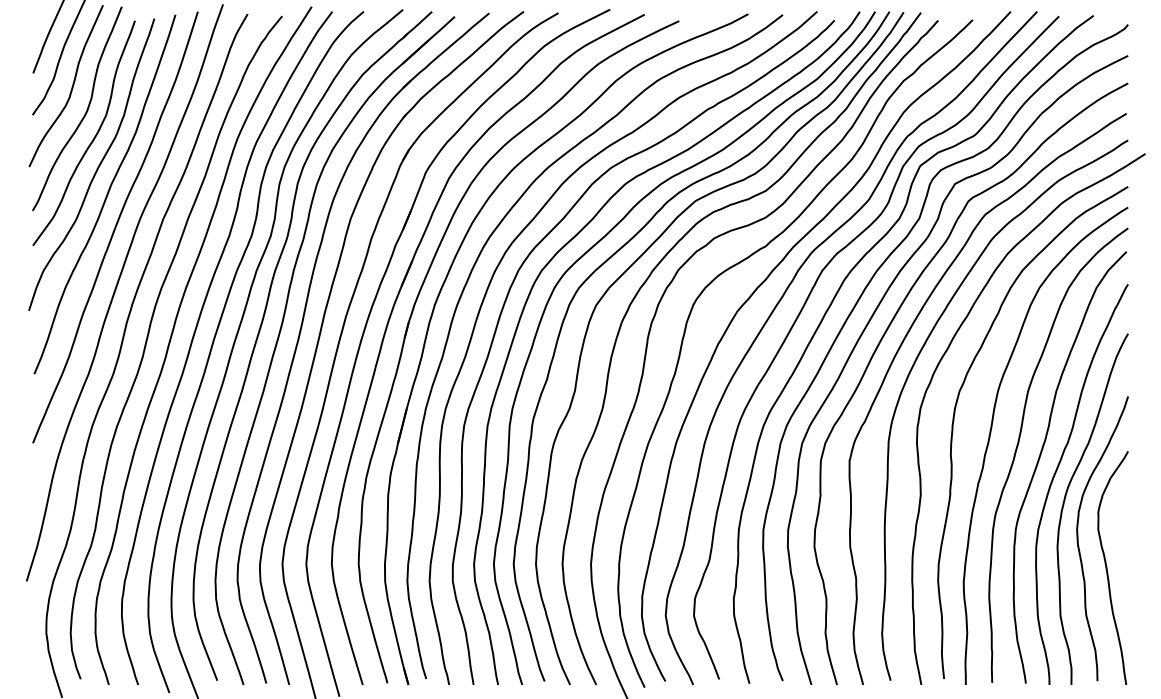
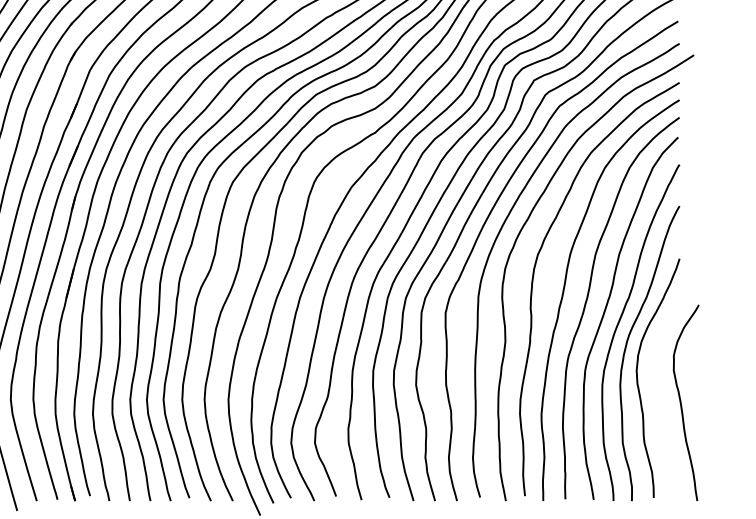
curve: (1107, 567) -> (681, 402), moved

